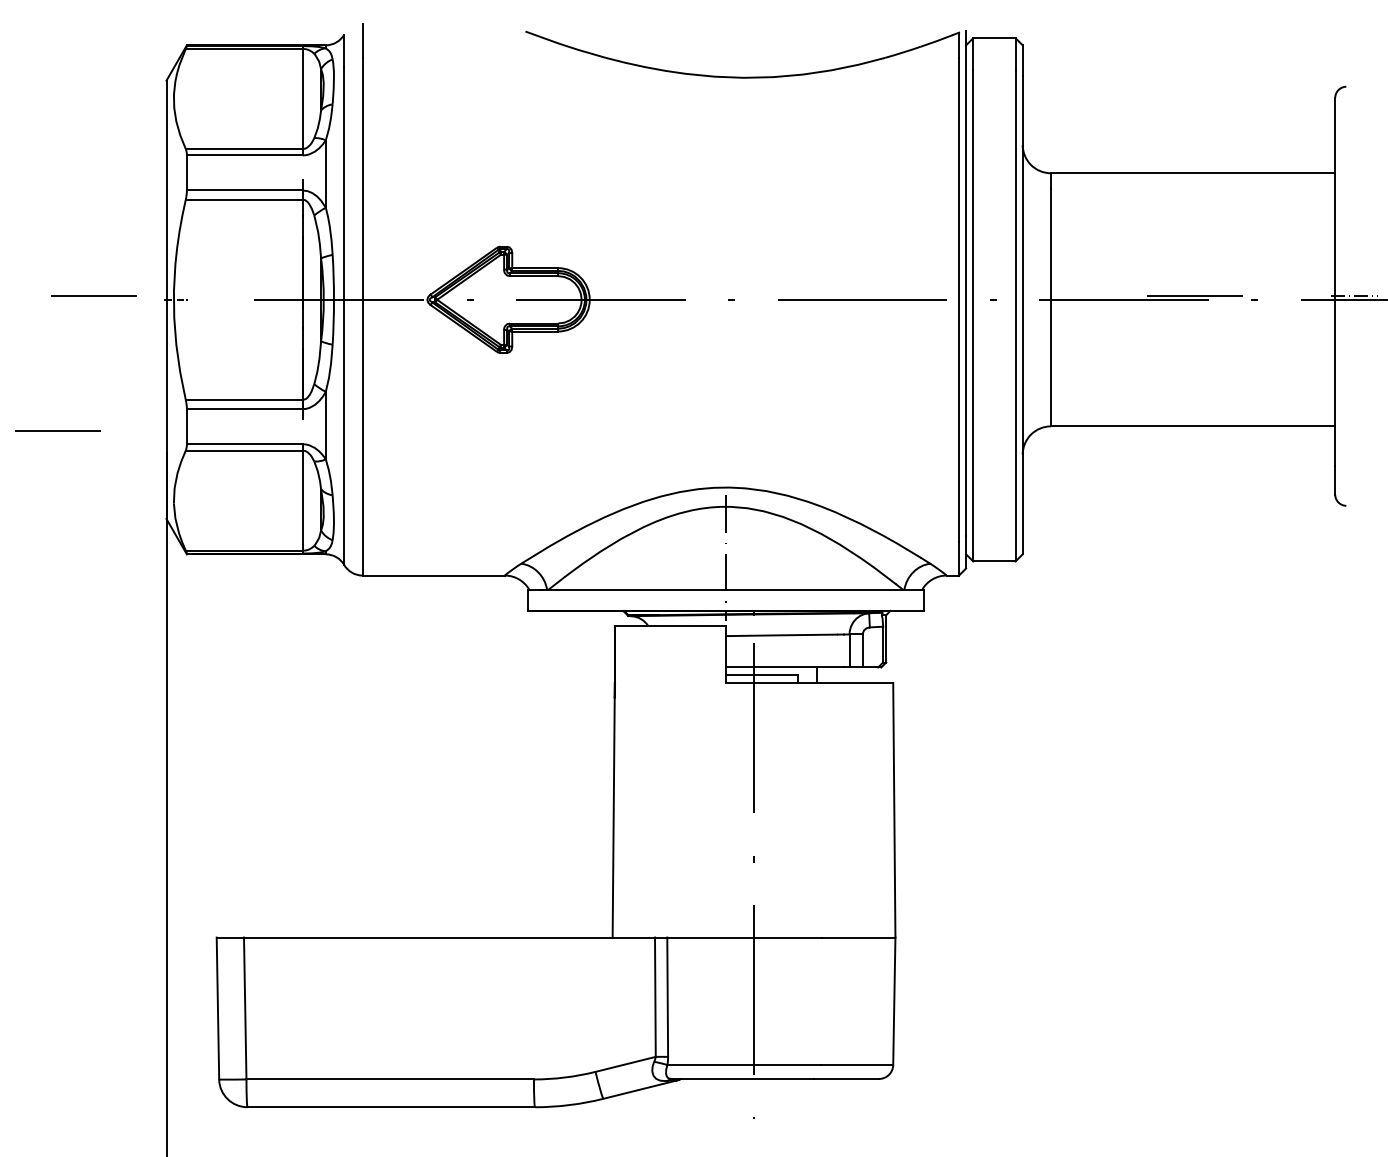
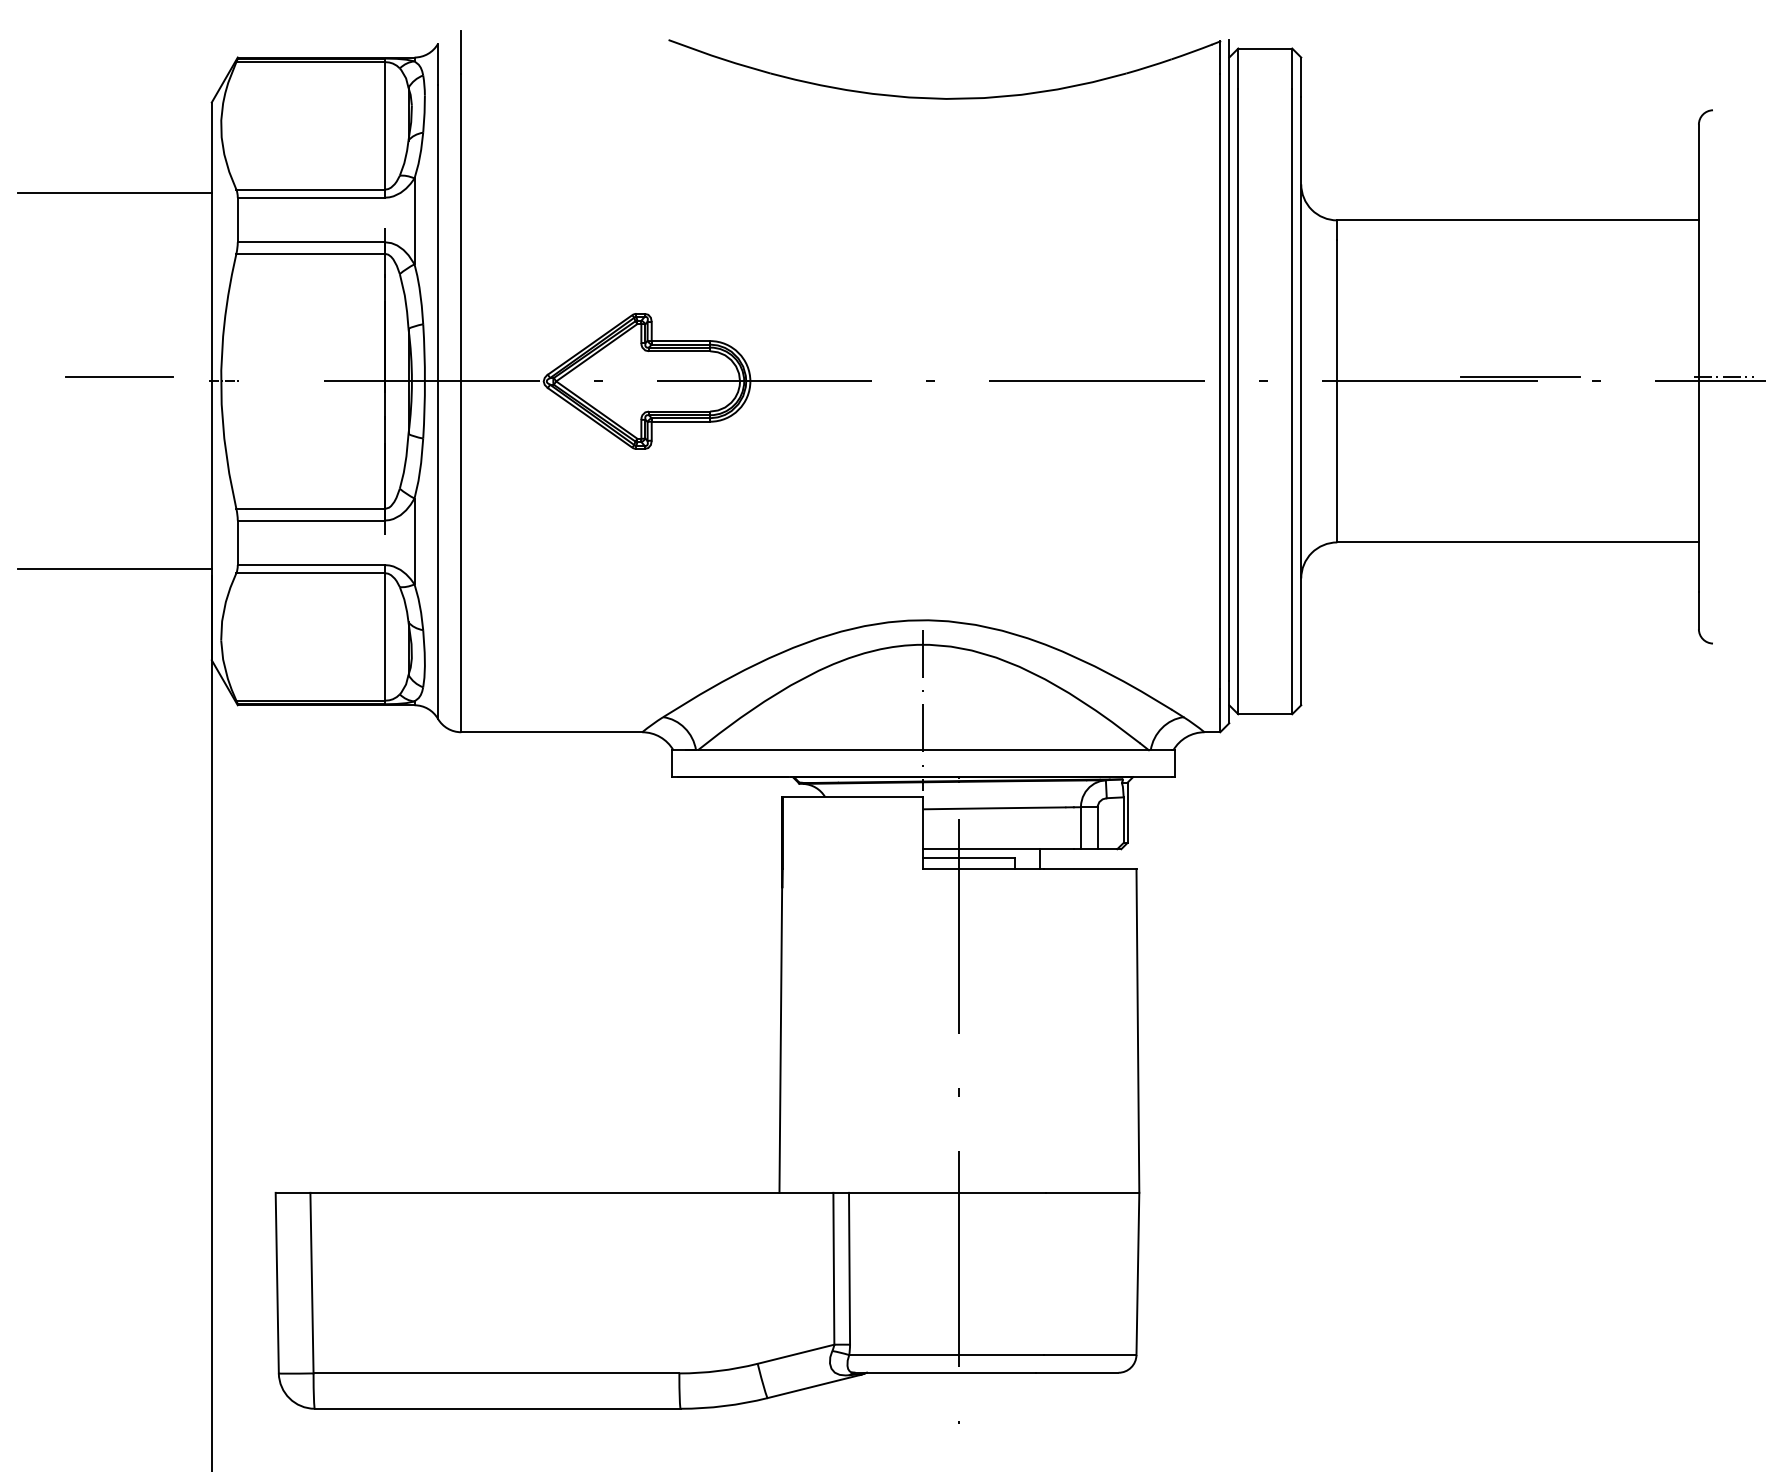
line: (90, 152) -> (114, 193), added
line: (57, 431) -> (73, 548), removed
line: (90, 447) -> (114, 569), added

